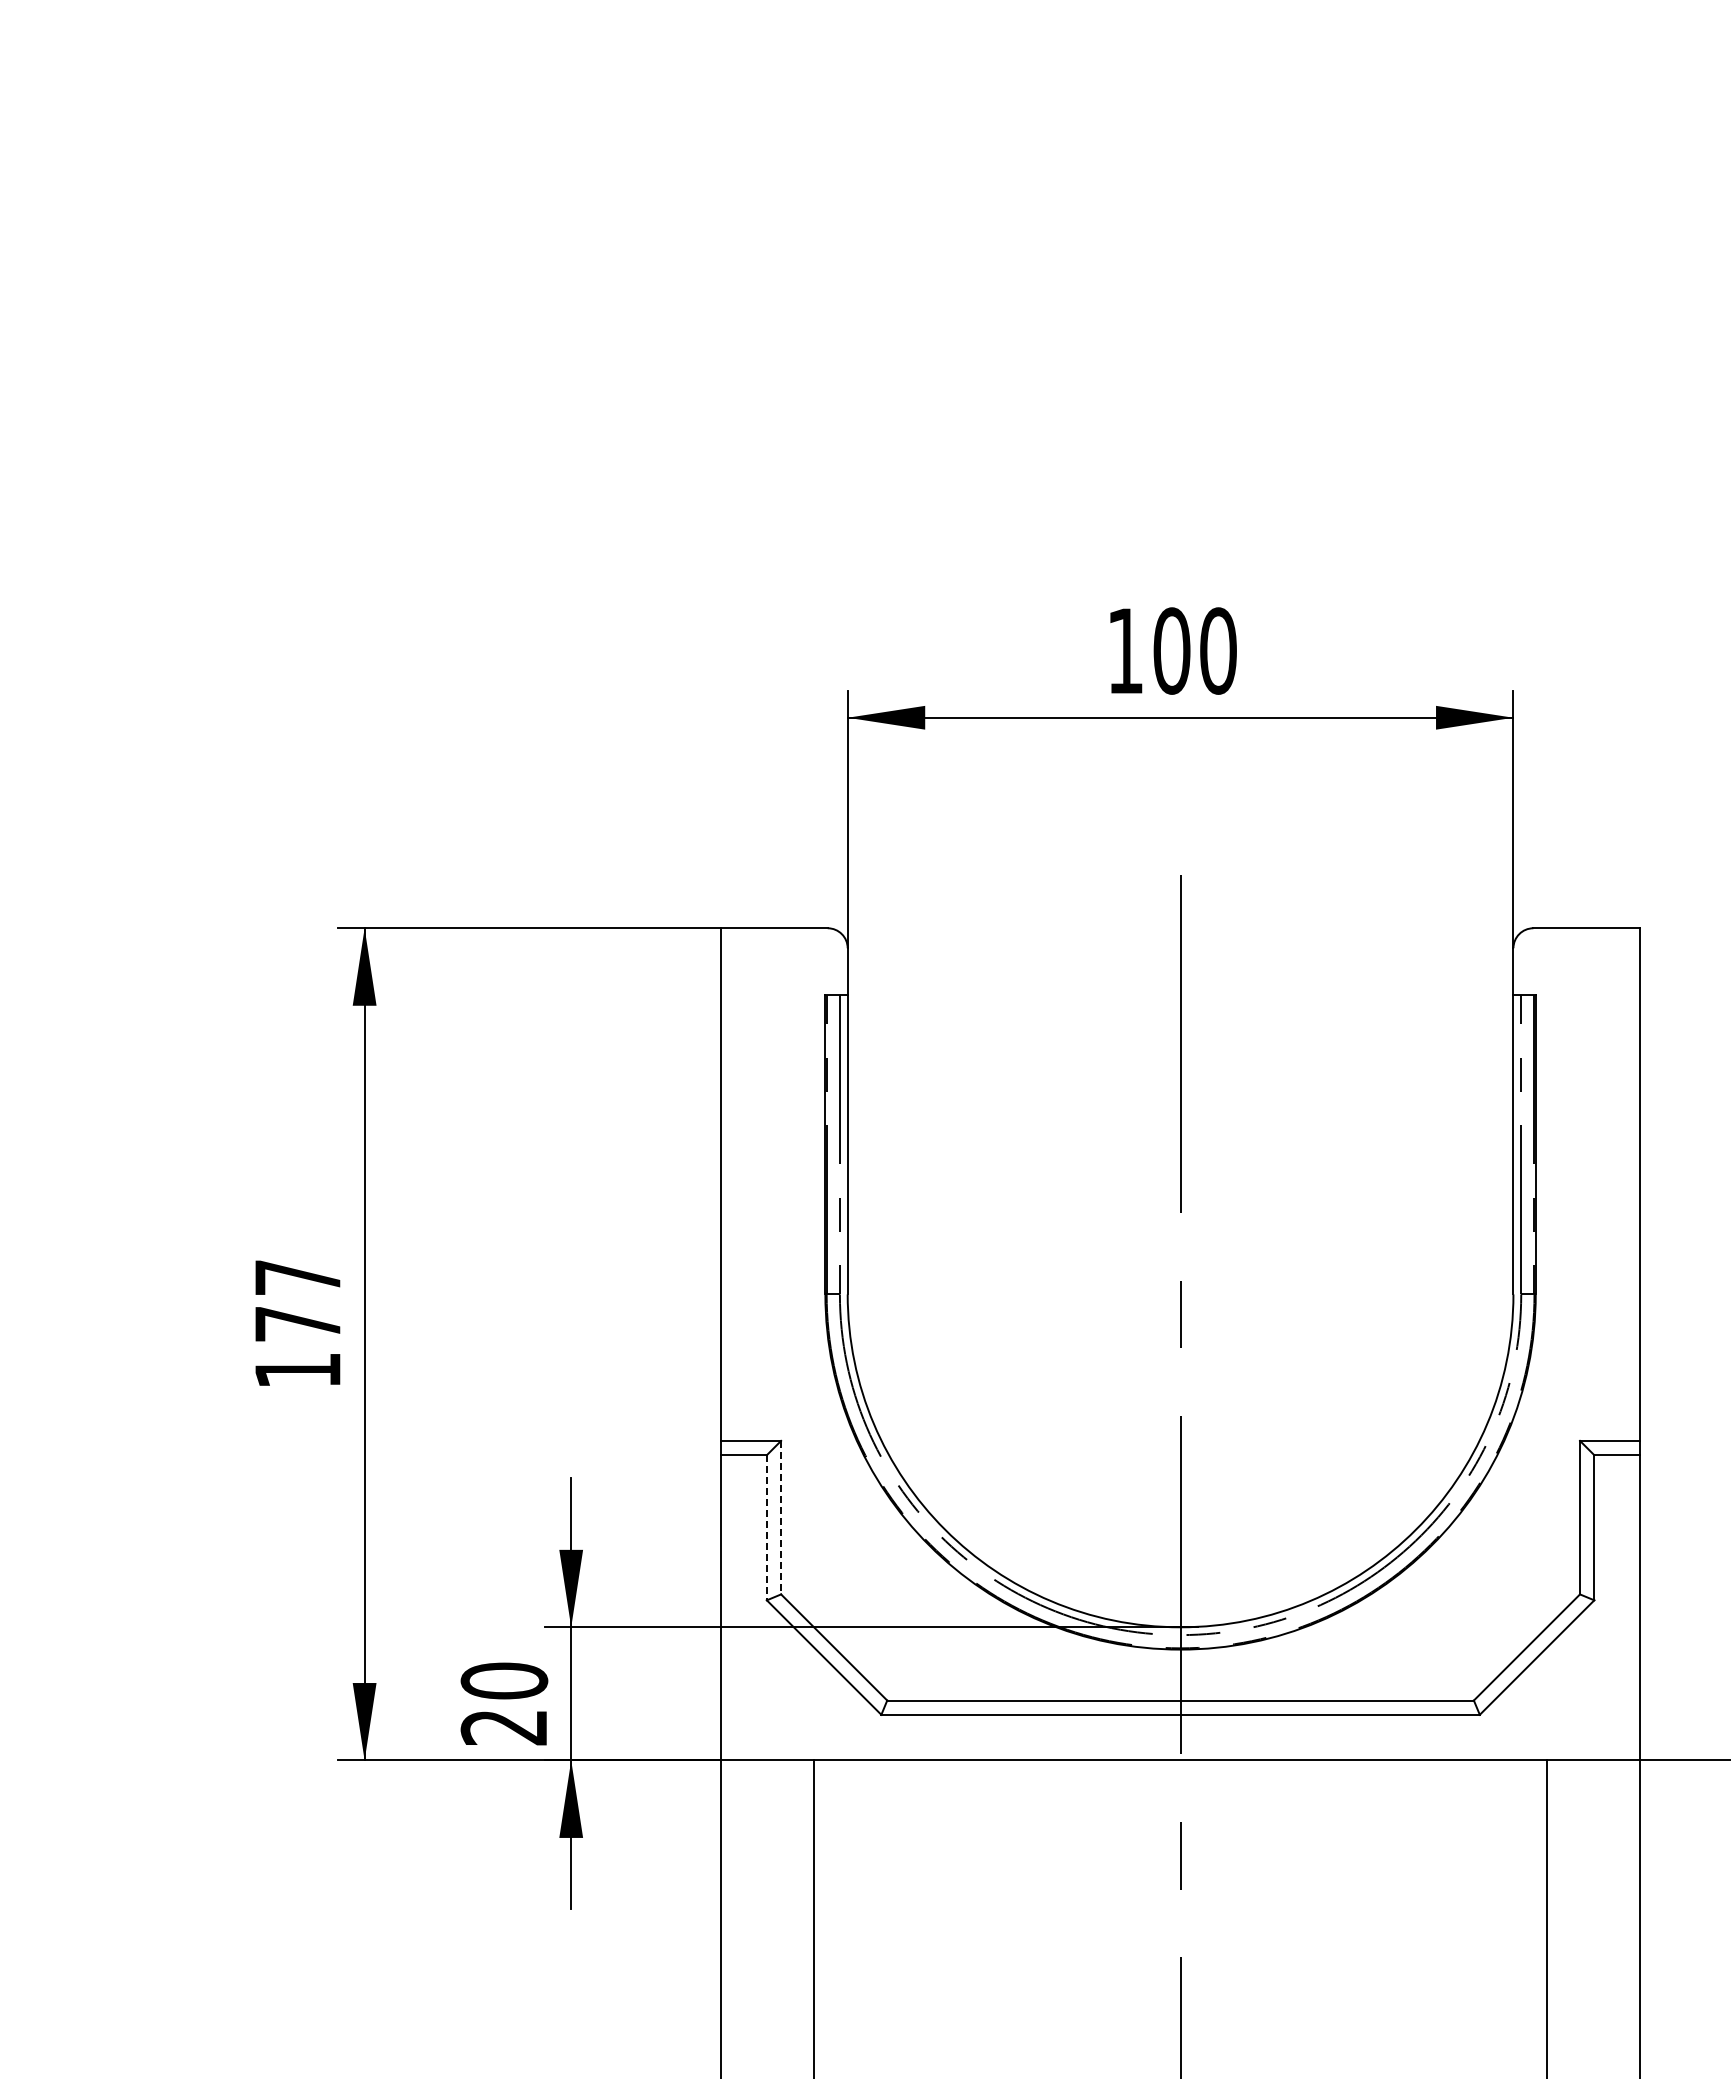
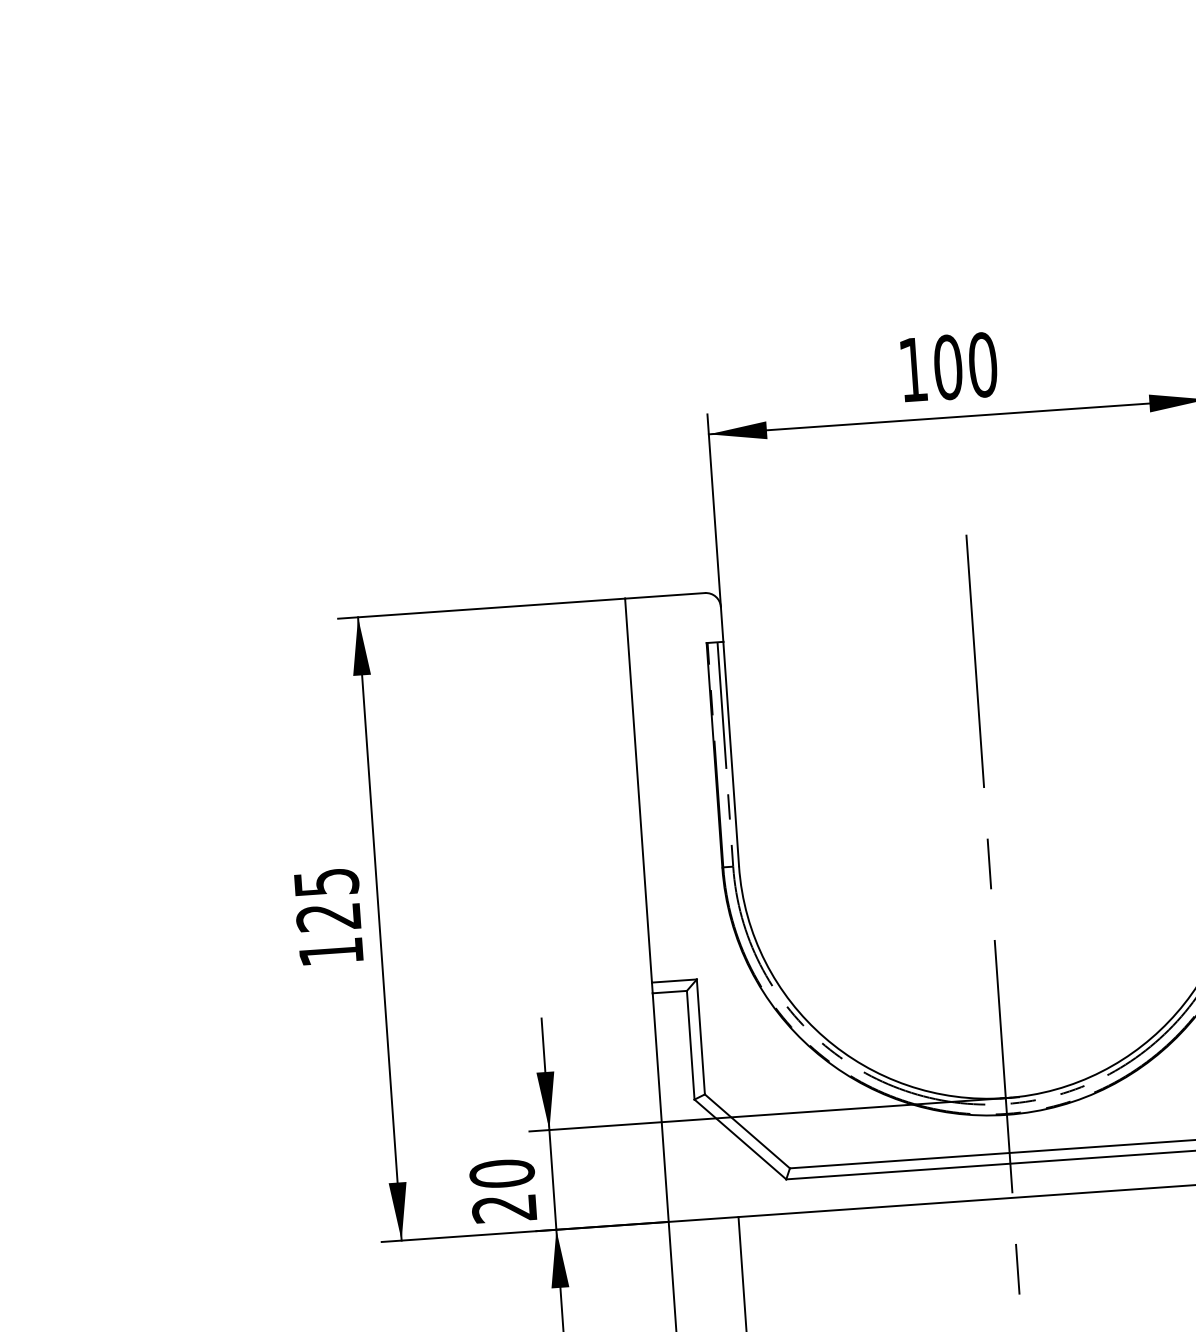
text: (297, 1300) -> (327, 899), 177 -> 125
line: (781, 1517) -> (701, 1036), dashed -> solid
line: (766, 1527) -> (690, 1045), dashed -> solid

